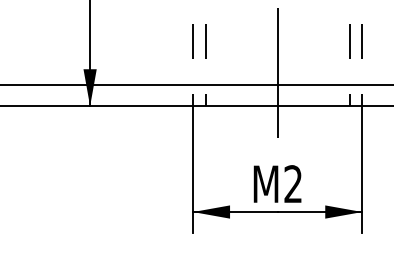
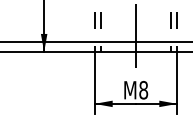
text: (292, 184) -> (143, 90), M2 -> M8

